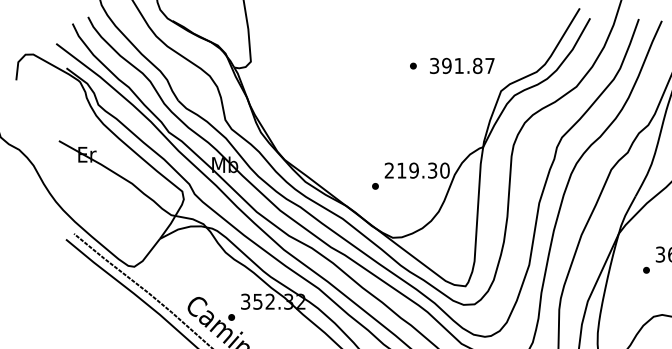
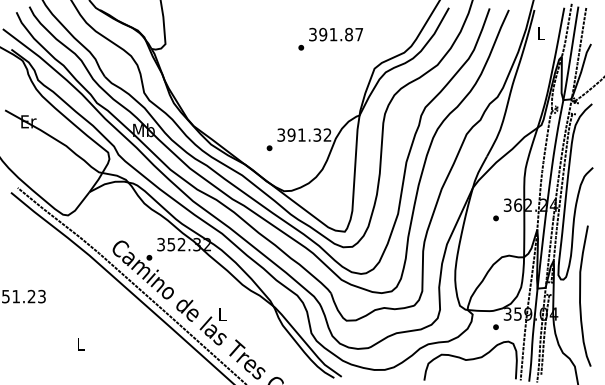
text: (461, 65) -> (335, 34), moved
text: (417, 169) -> (304, 134), 219.30 -> 391.32

